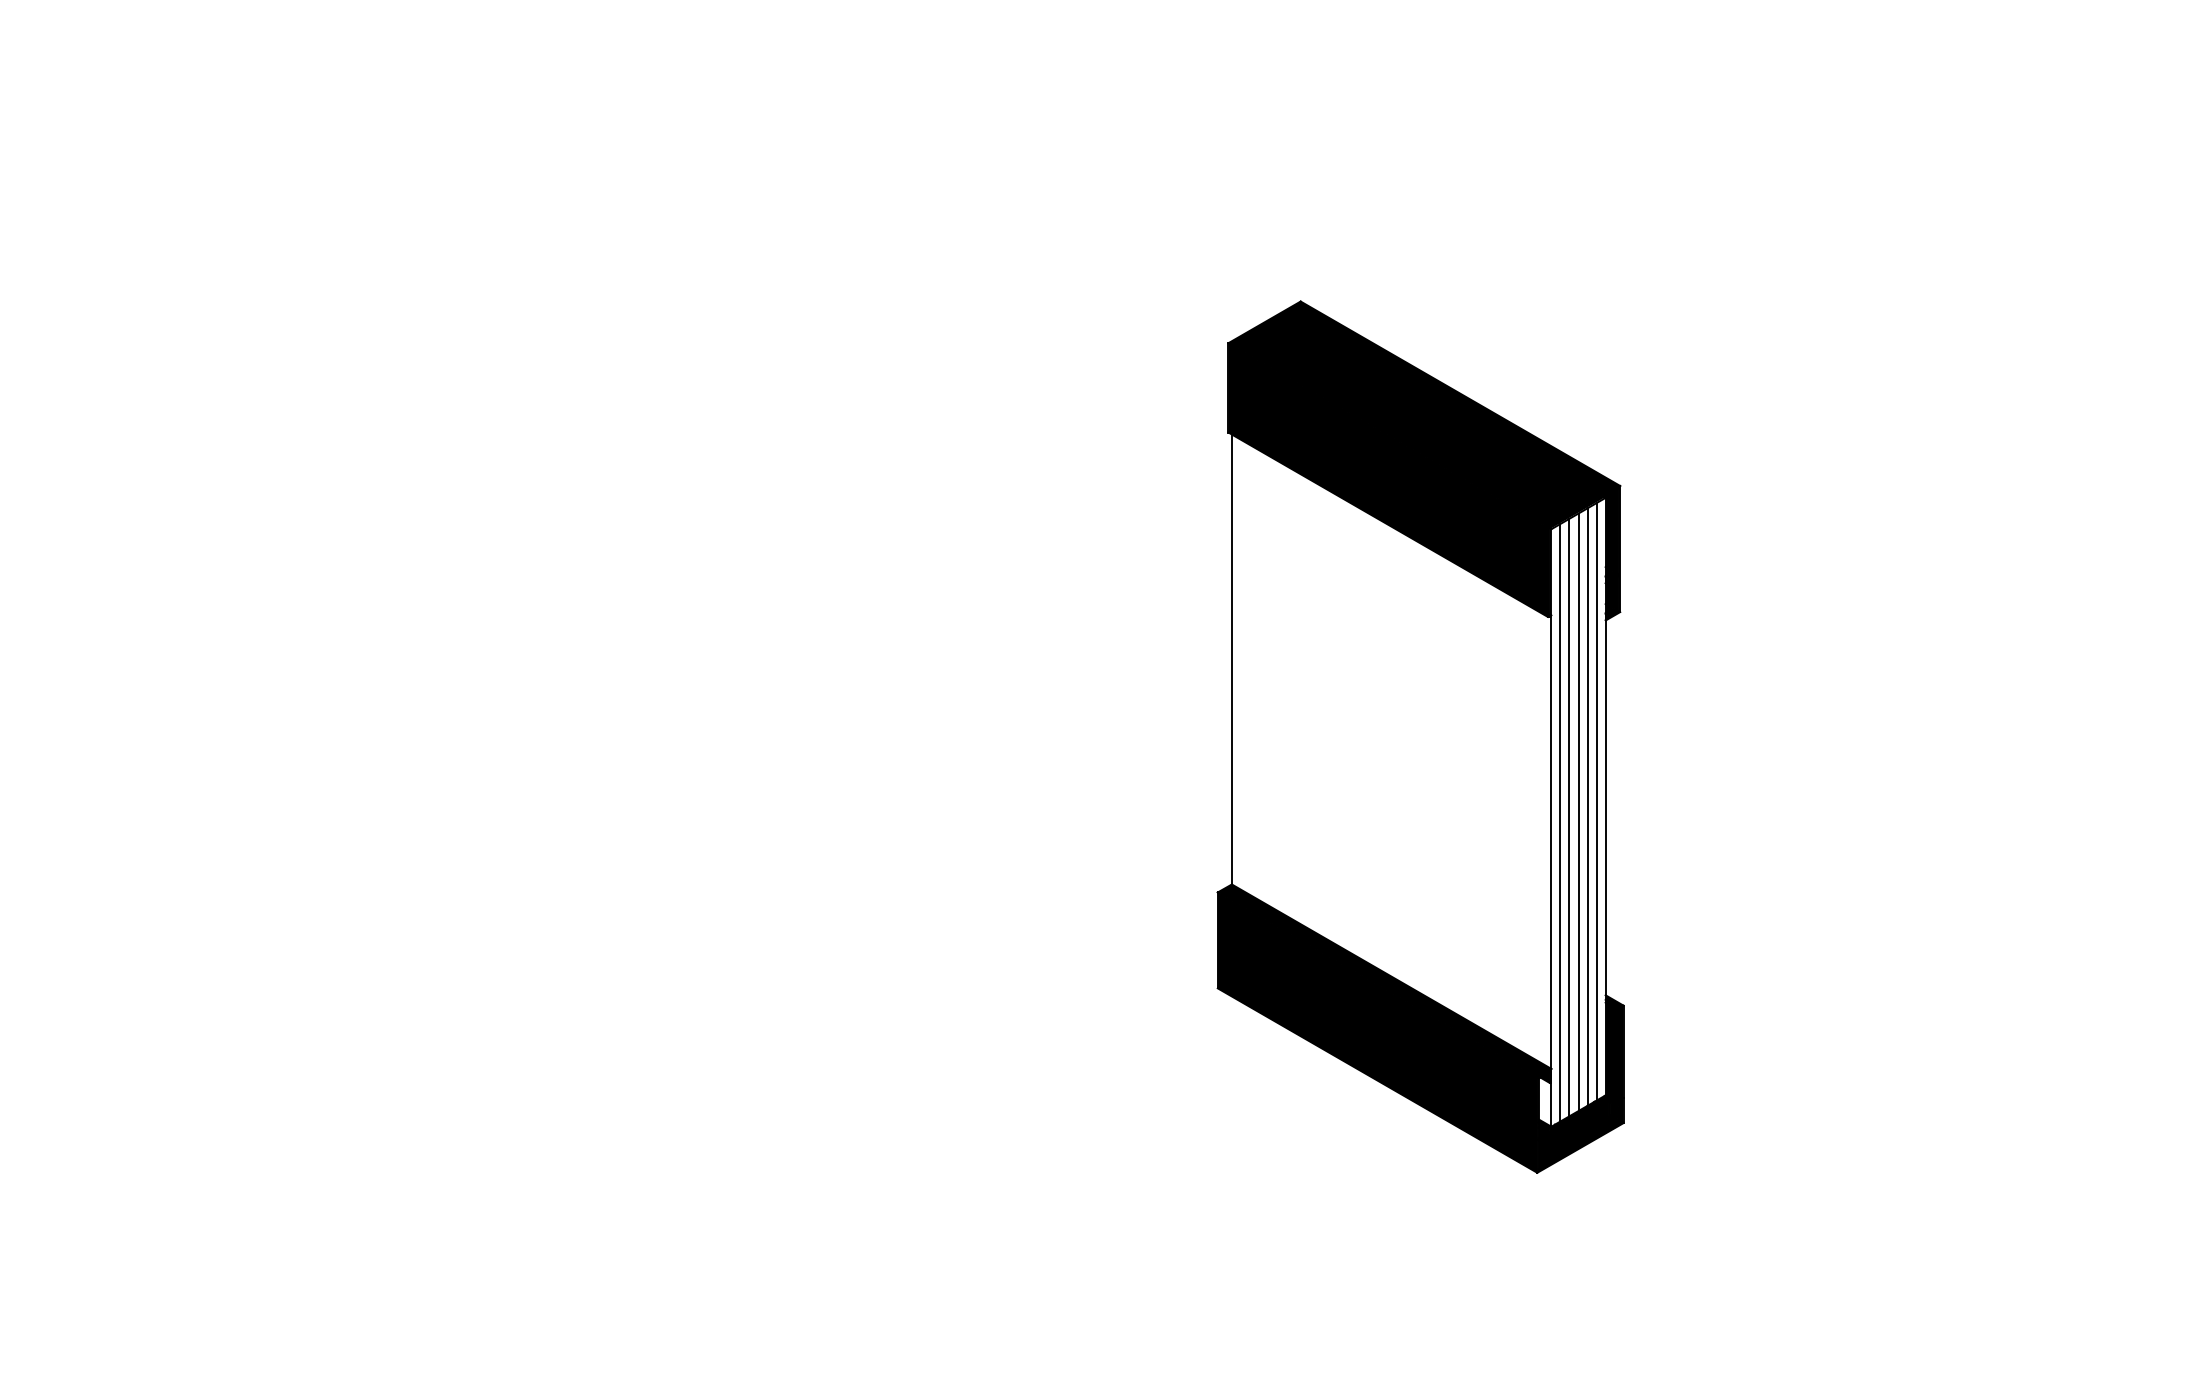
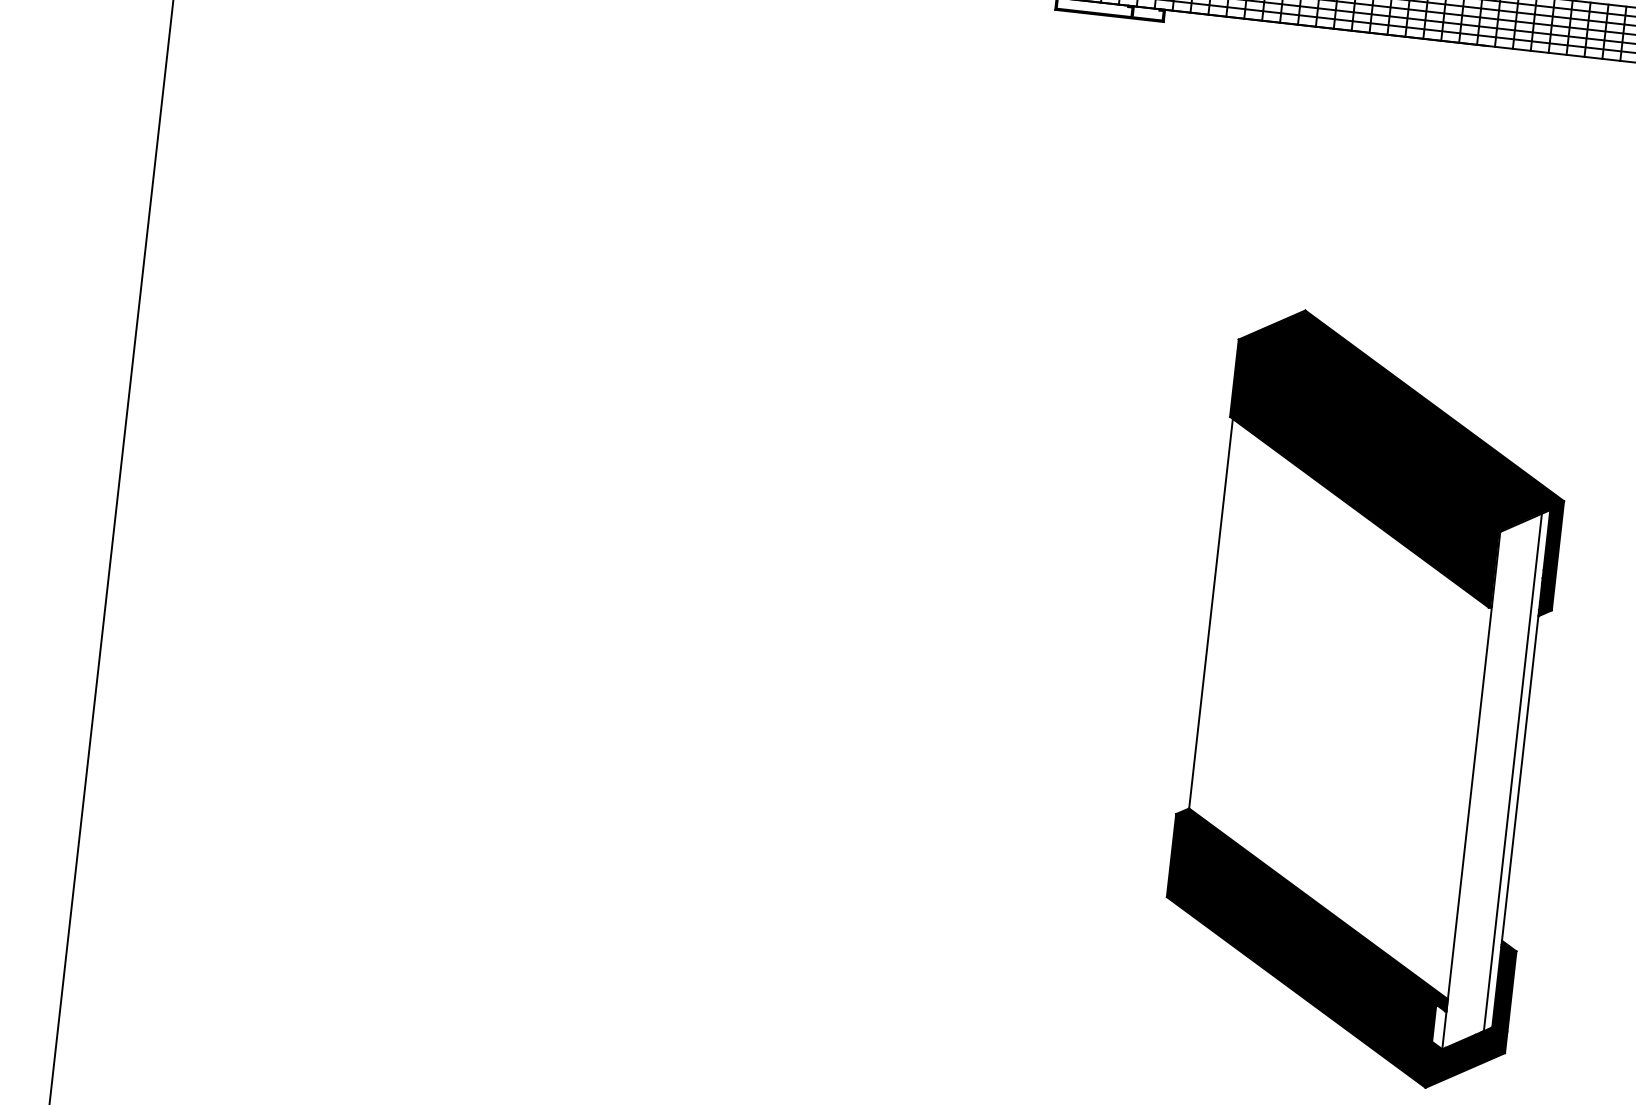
line: (1587, 806) -> (1504, 775), removed
line: (1578, 812) -> (1496, 779), removed
line: (1569, 817) -> (1487, 783), removed
line: (1560, 822) -> (1479, 786), removed

